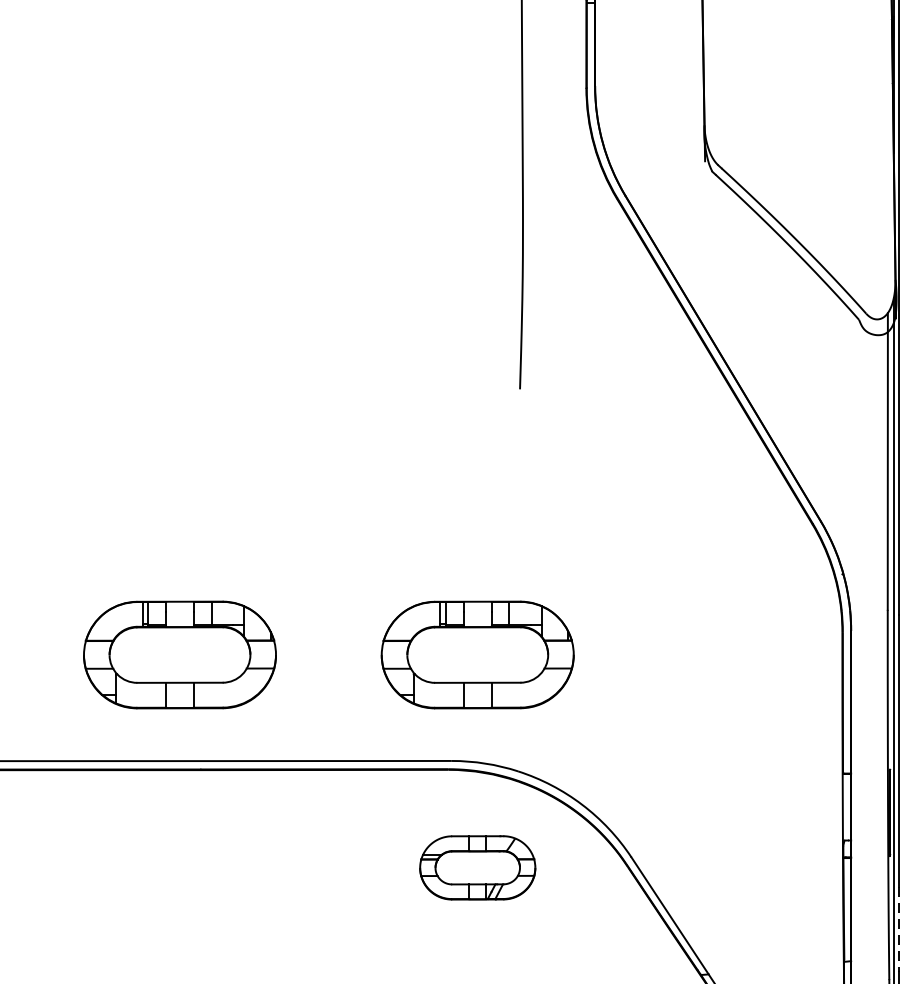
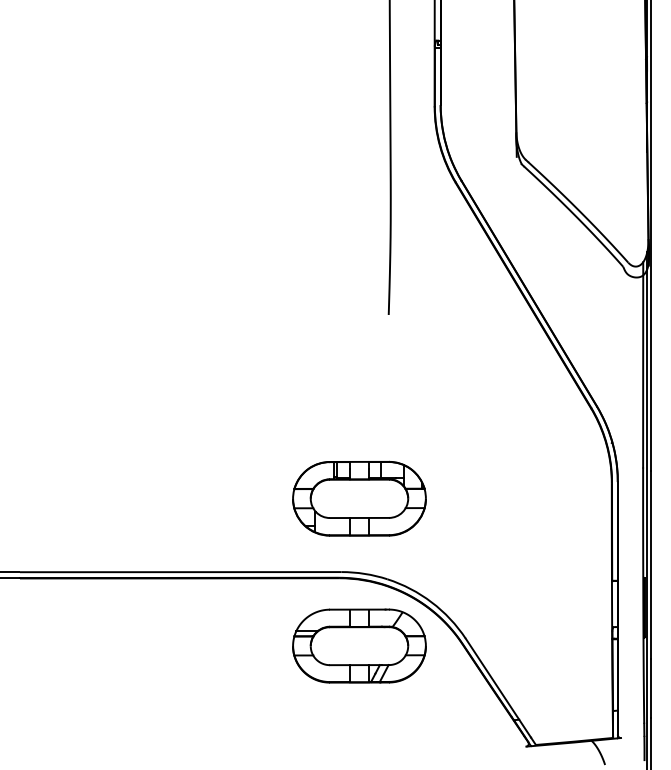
part: (180, 654) -> (153, 498), removed
part: (477, 867) -> (359, 645), size x1.67
line: (899, 930) -> (651, 689), dashed -> solid

